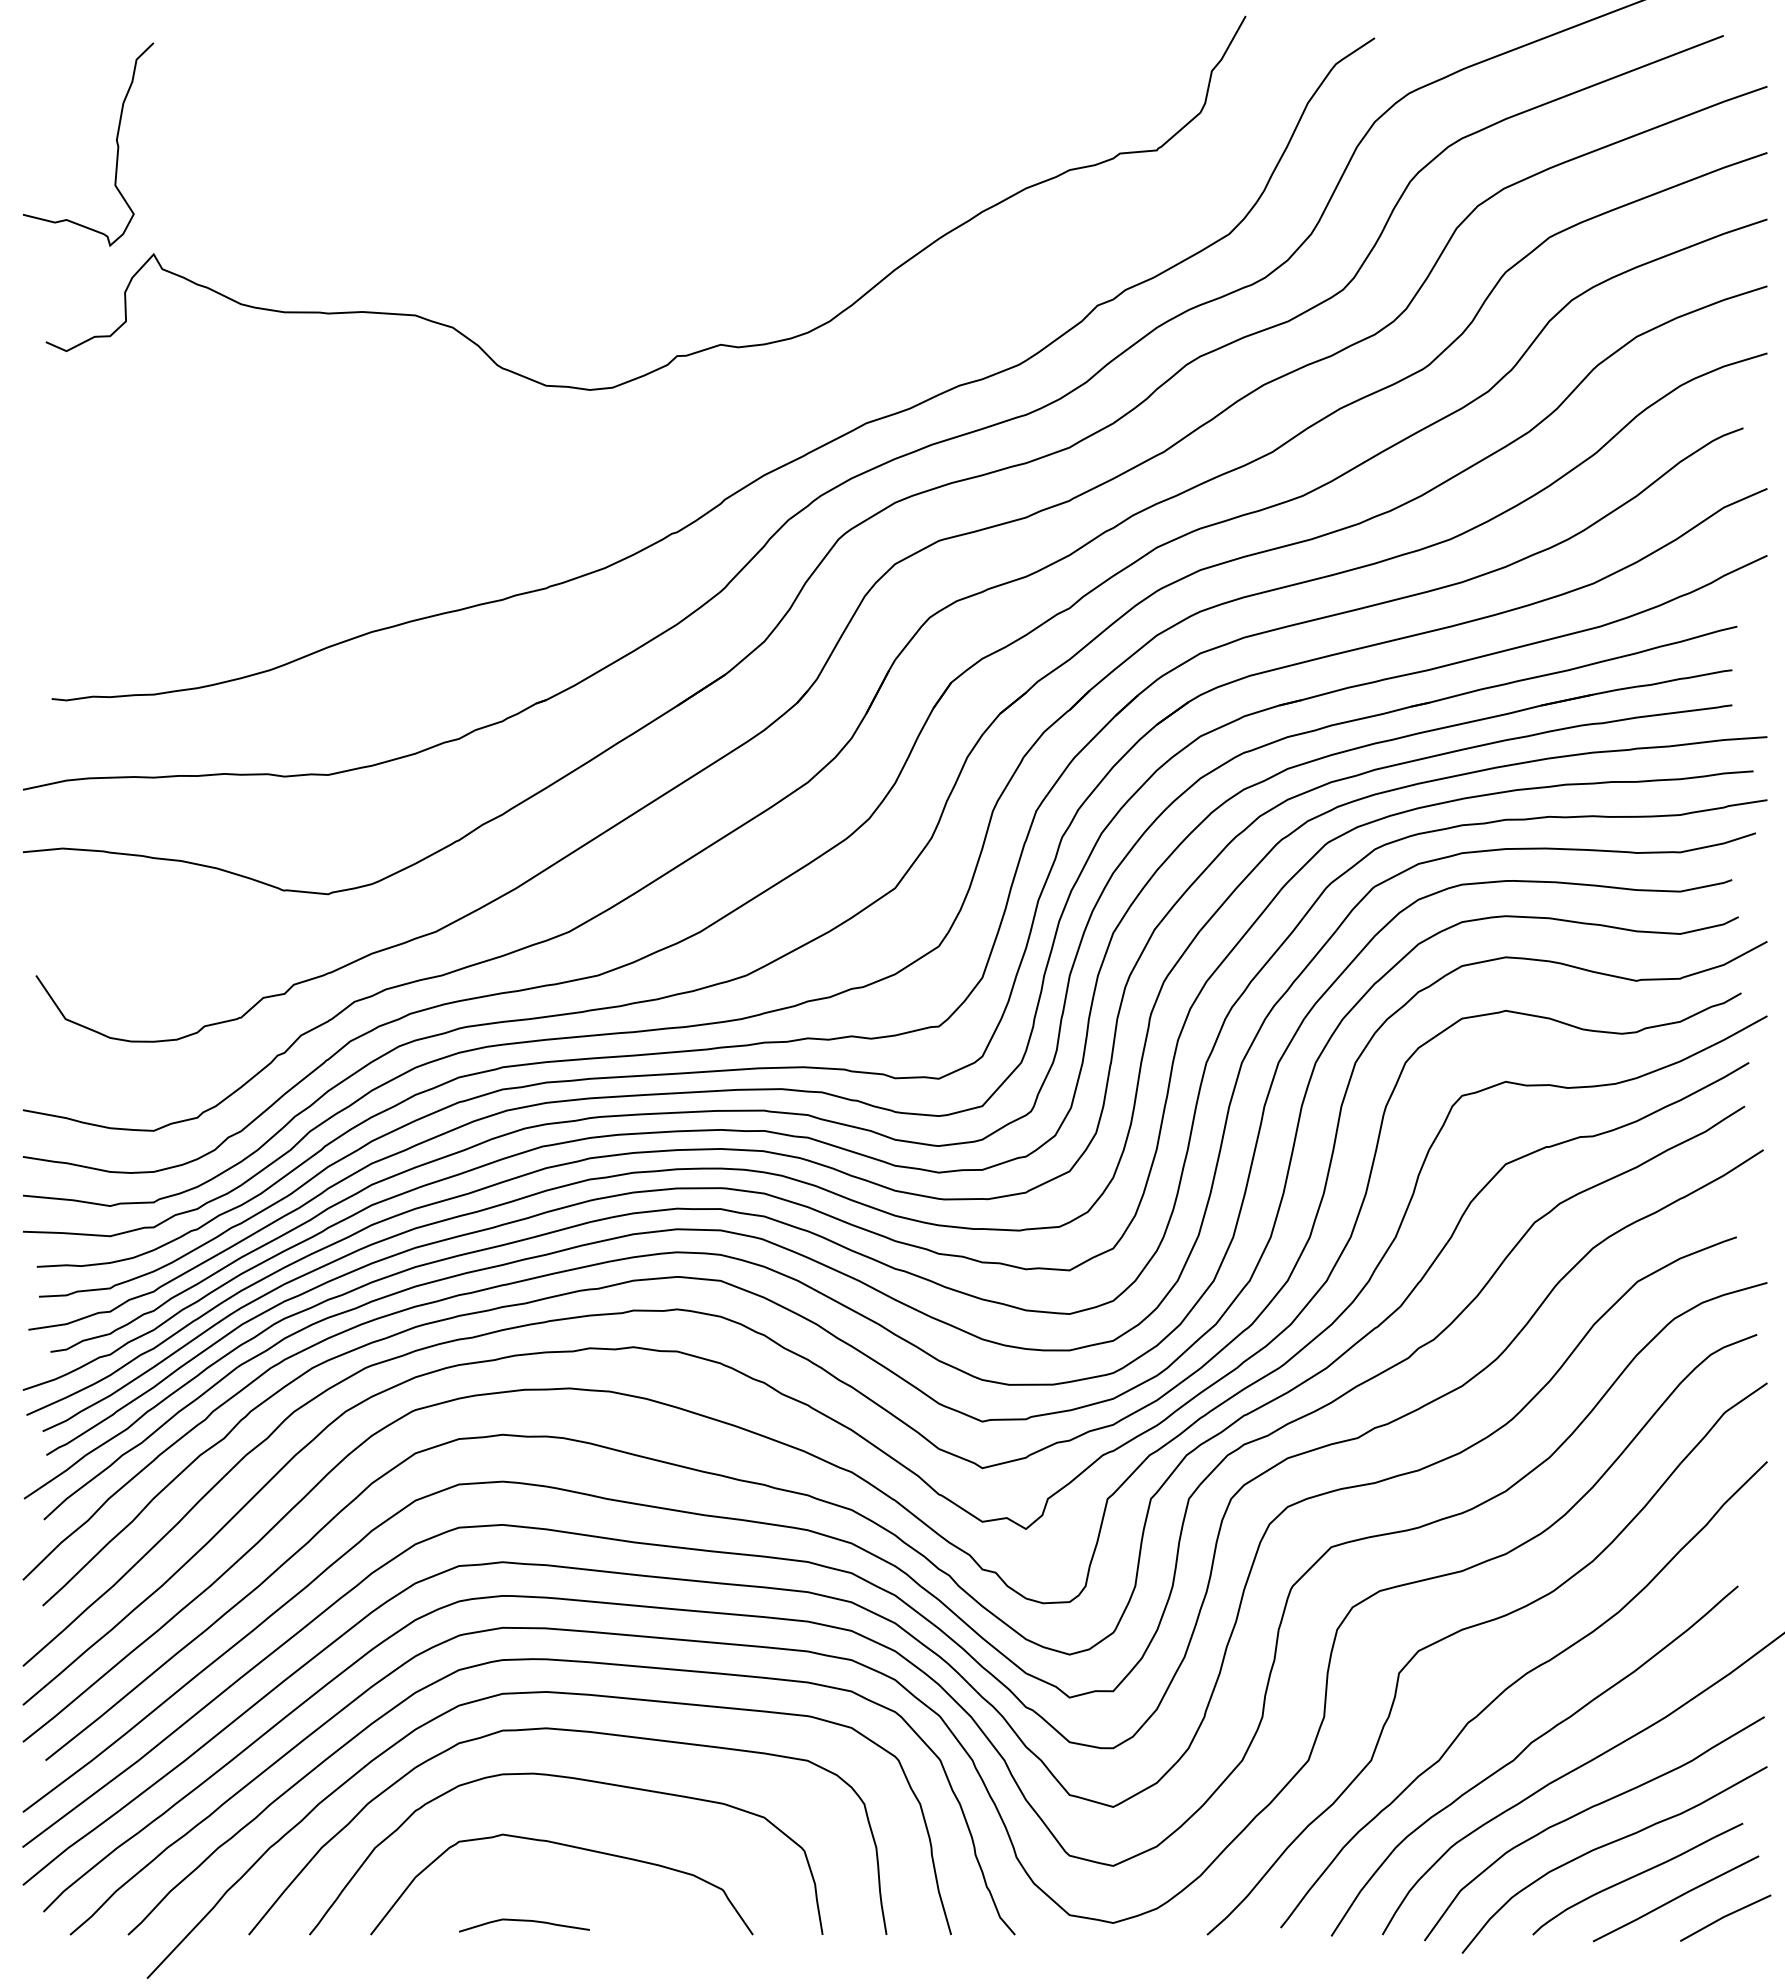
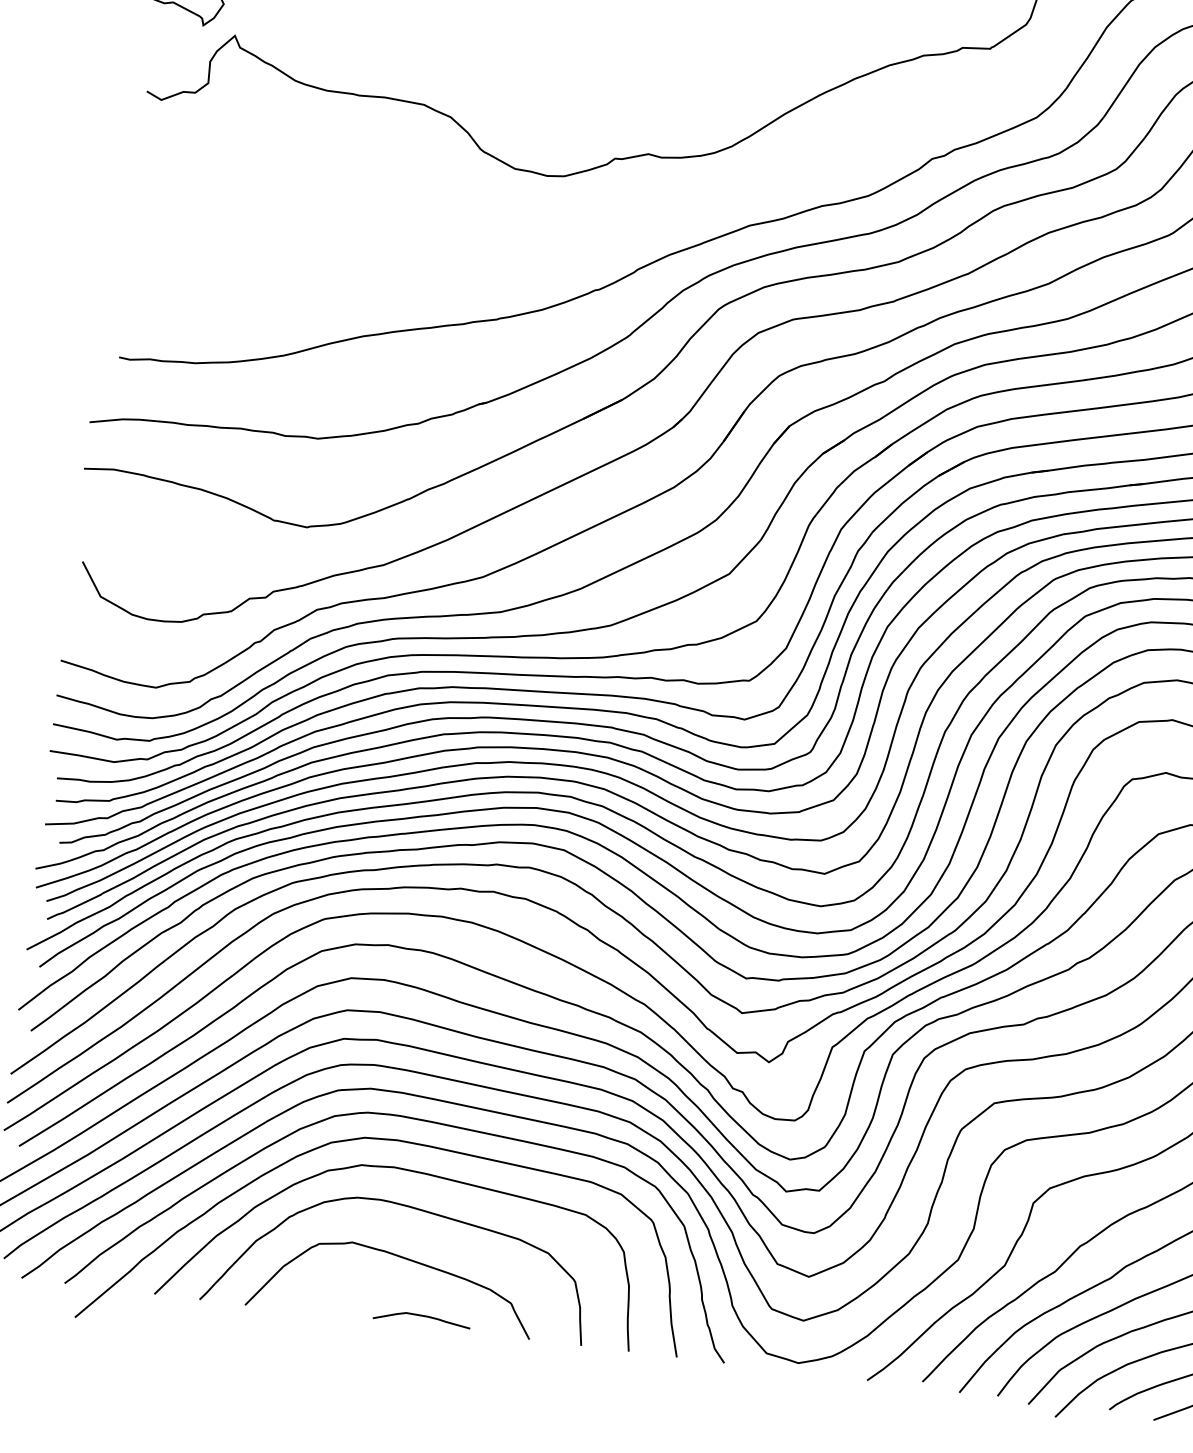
curve: (524, 1921) -> (422, 1316), moved

